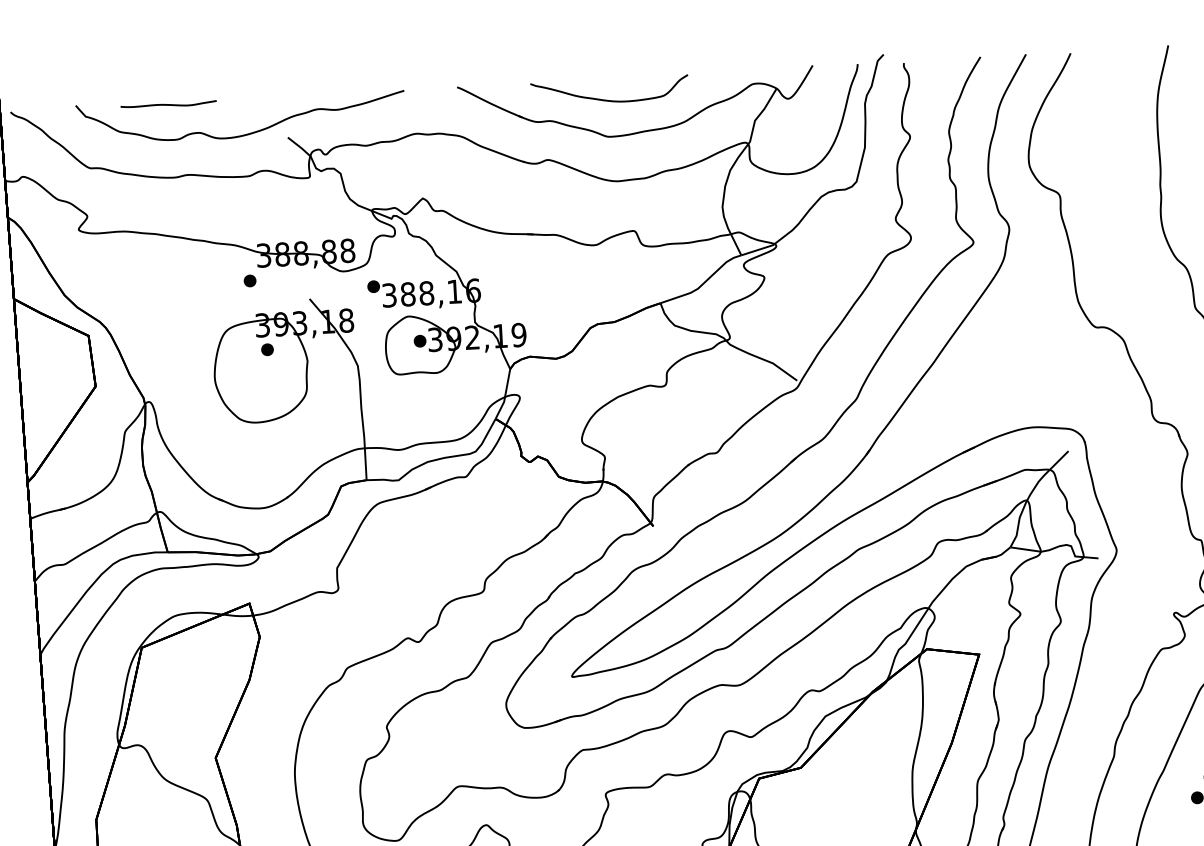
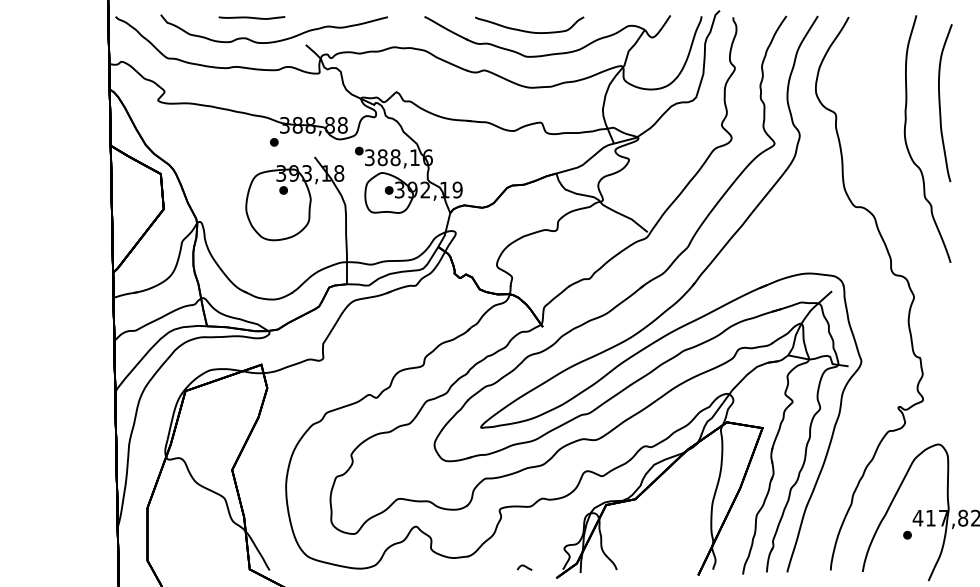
line: (167, 104) -> (251, 17), moved

